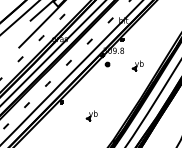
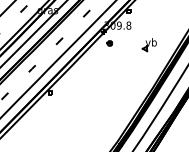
part: (91, 115) -> (88, 109), removed

